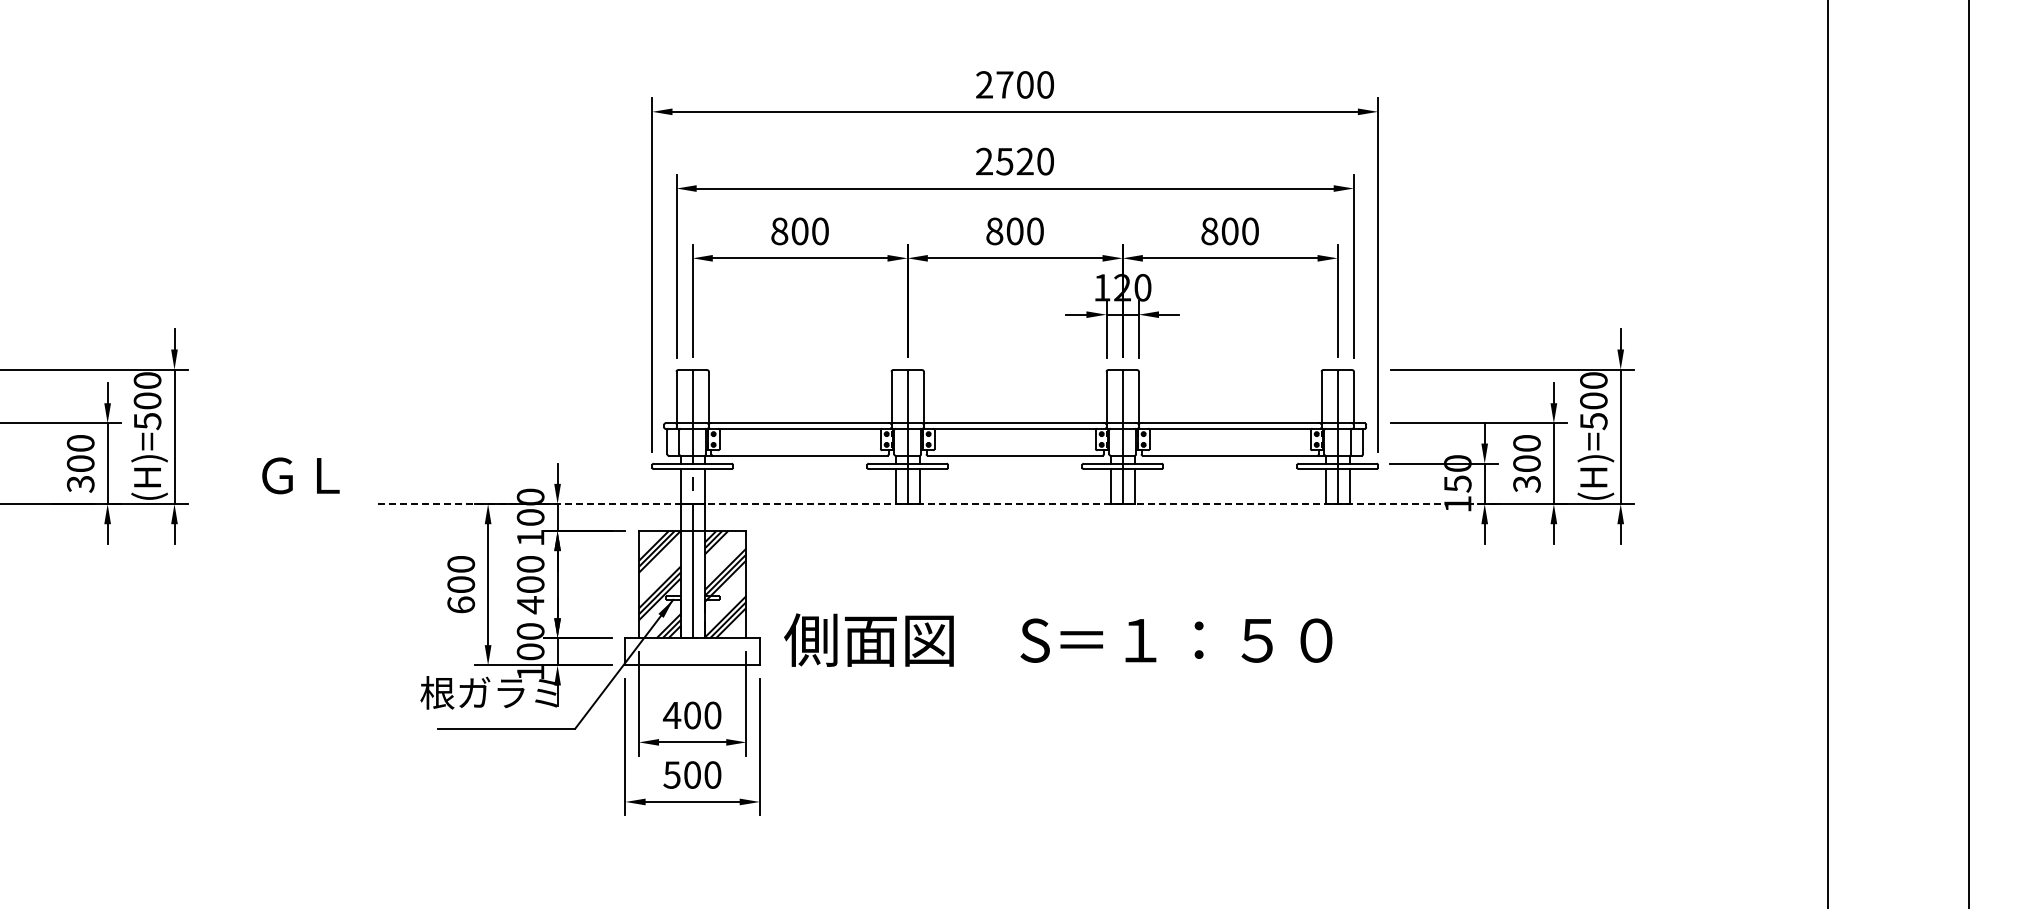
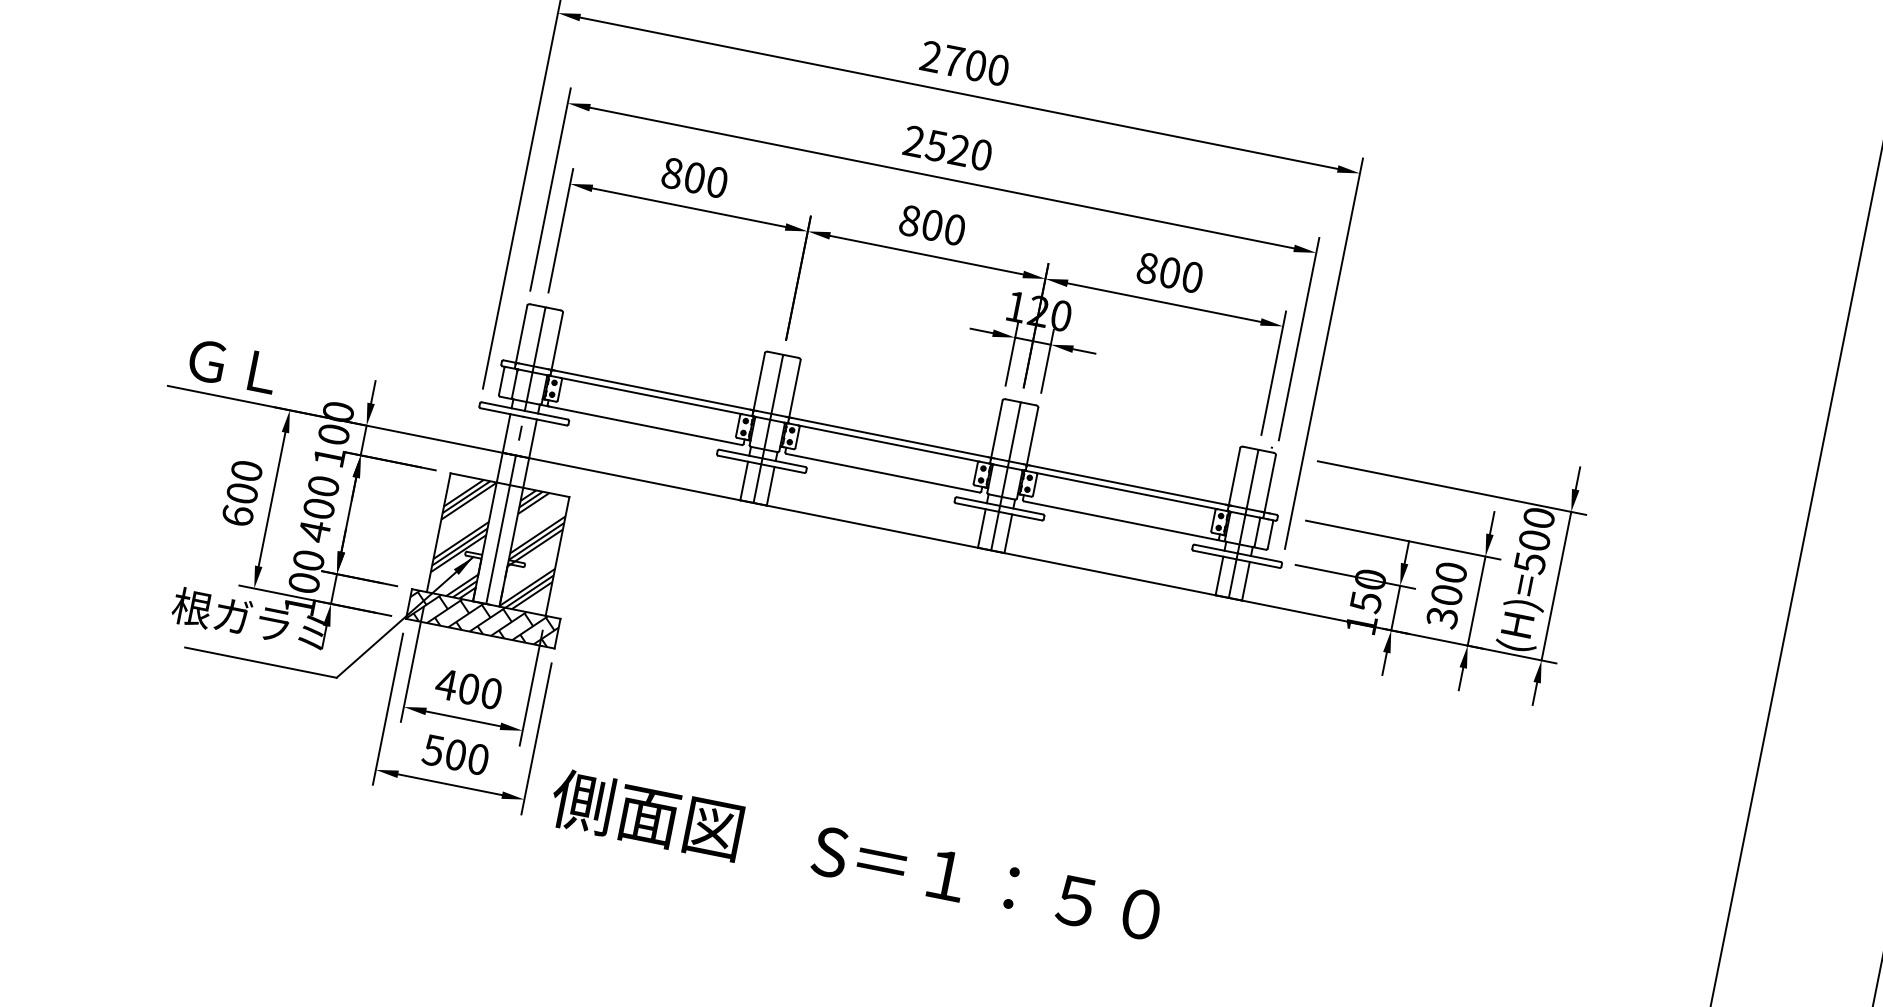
text: (300, 475) -> (232, 366), moved
line: (939, 504) -> (788, 510), dashed -> solid
text: (1058, 639) -> (856, 856), moved
hatch: (692, 651) -> (483, 618), added

